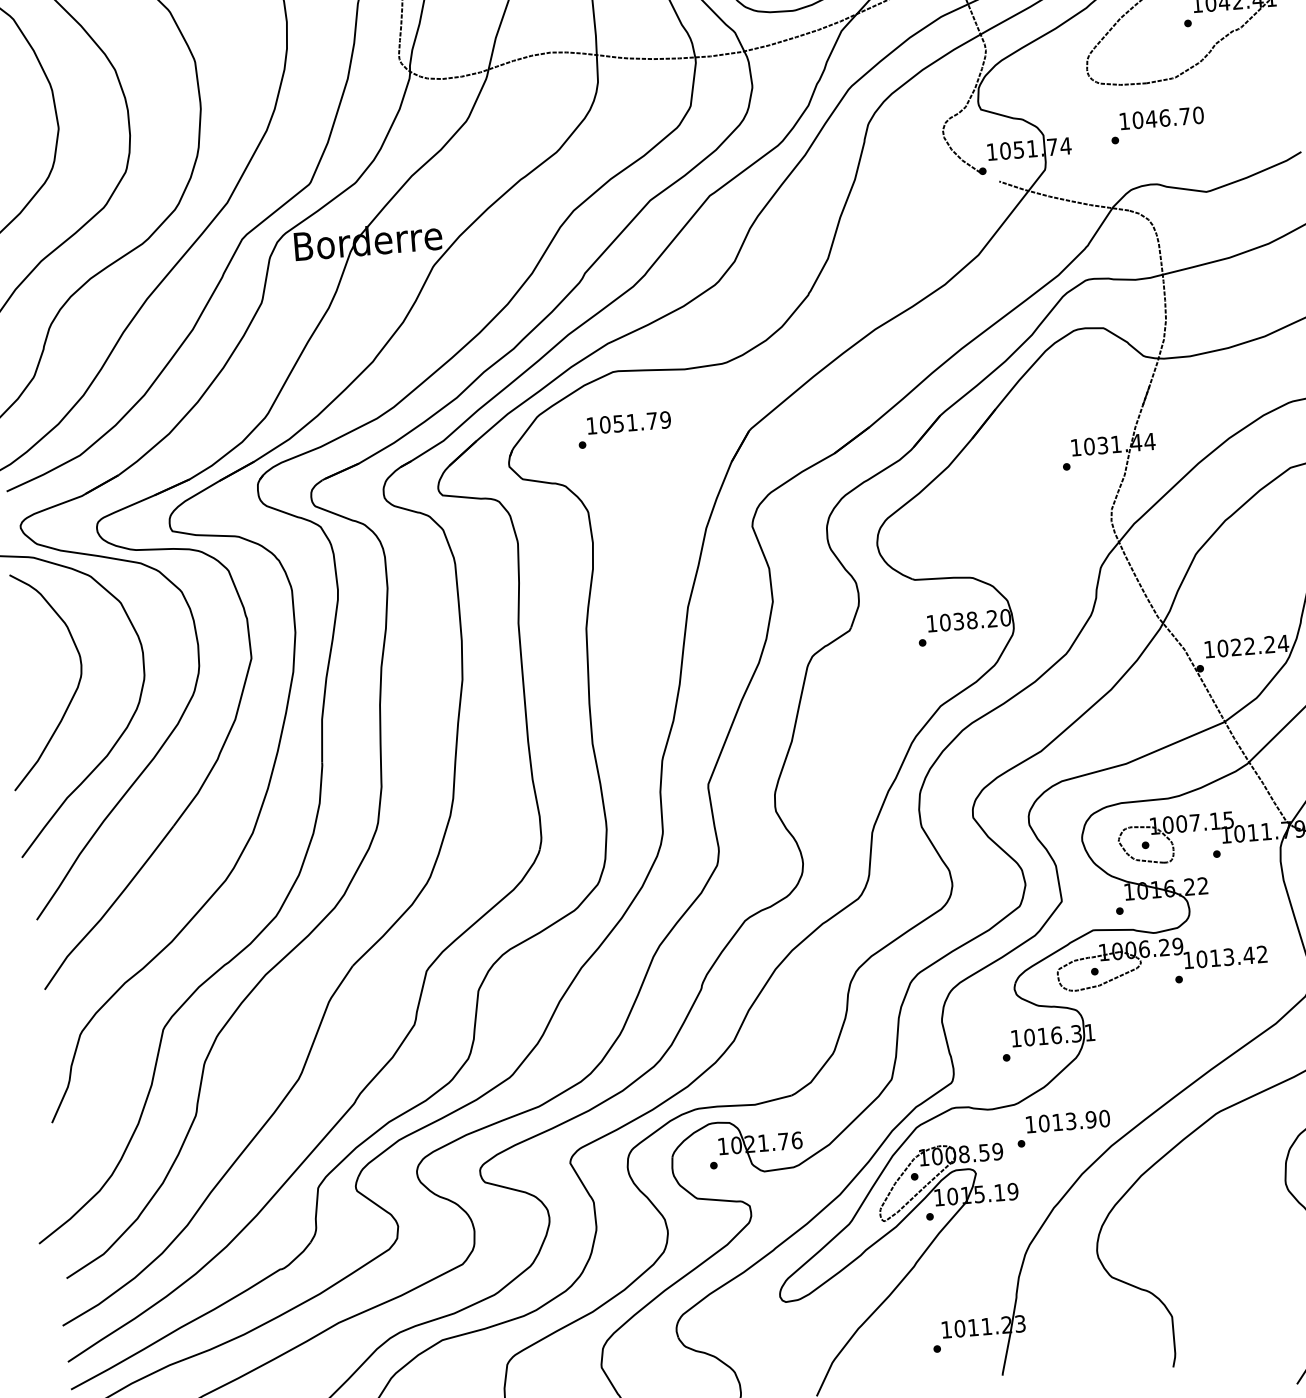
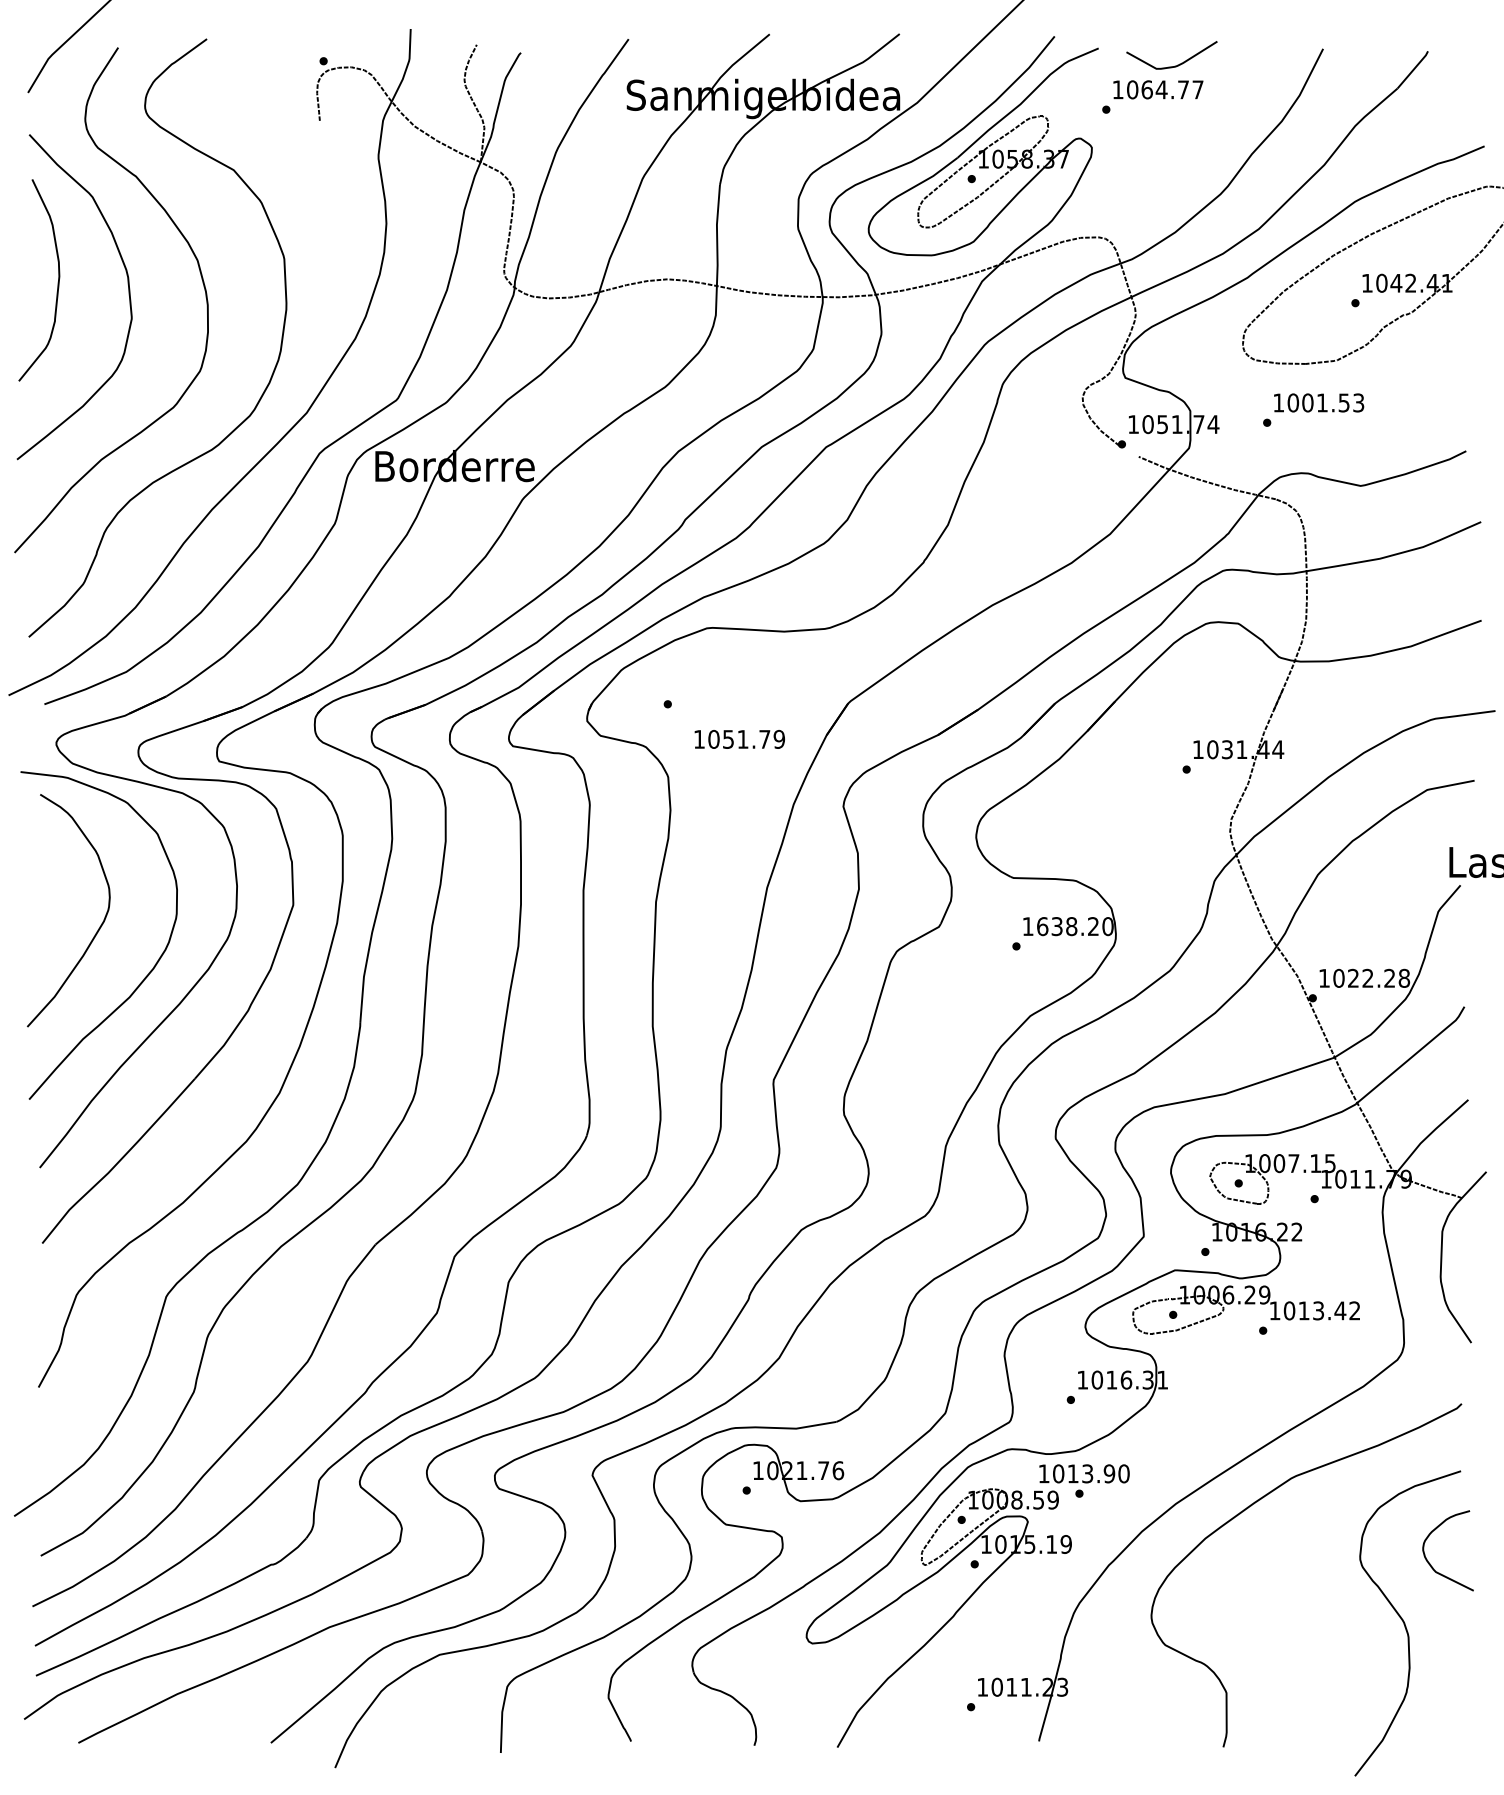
text: (1174, 116) -> (1332, 402), 1046.70 -> 1001.53
text: (628, 423) -> (739, 739), moved
text: (945, 622) -> (1042, 926), 1038.20 -> 1638.20
text: (1283, 642) -> (1404, 977), 1022.24 -> 1022.28
text: (1068, 1121) -> (1084, 1473), moved

